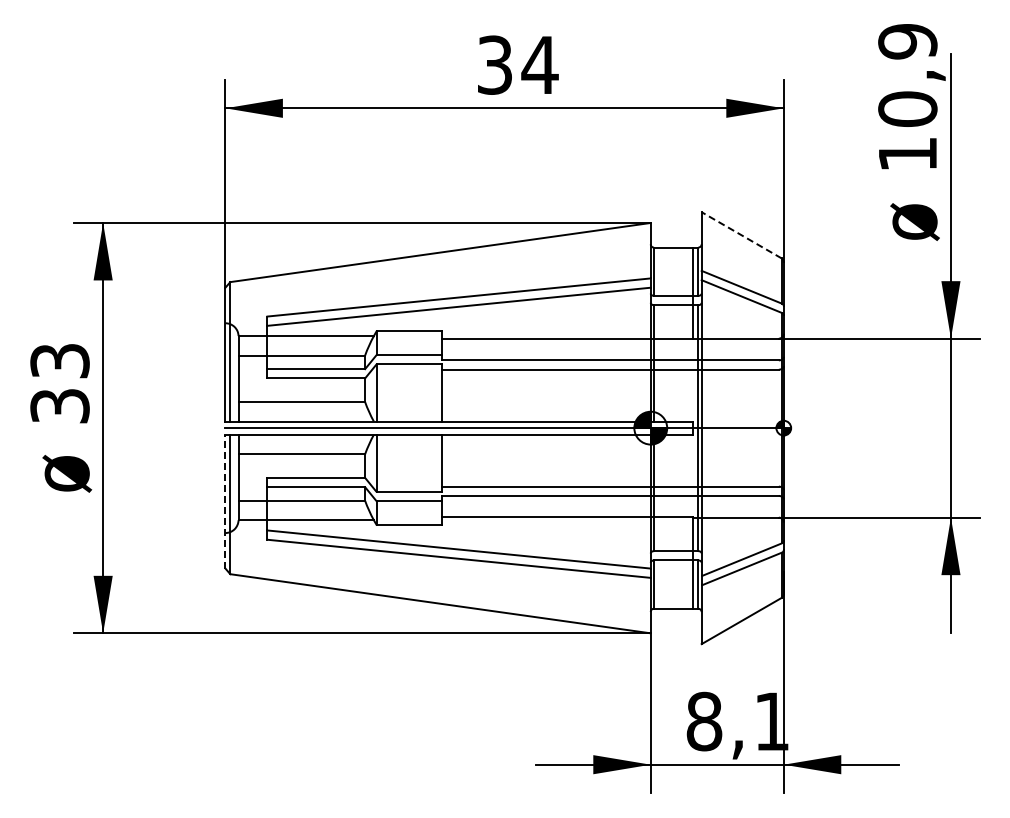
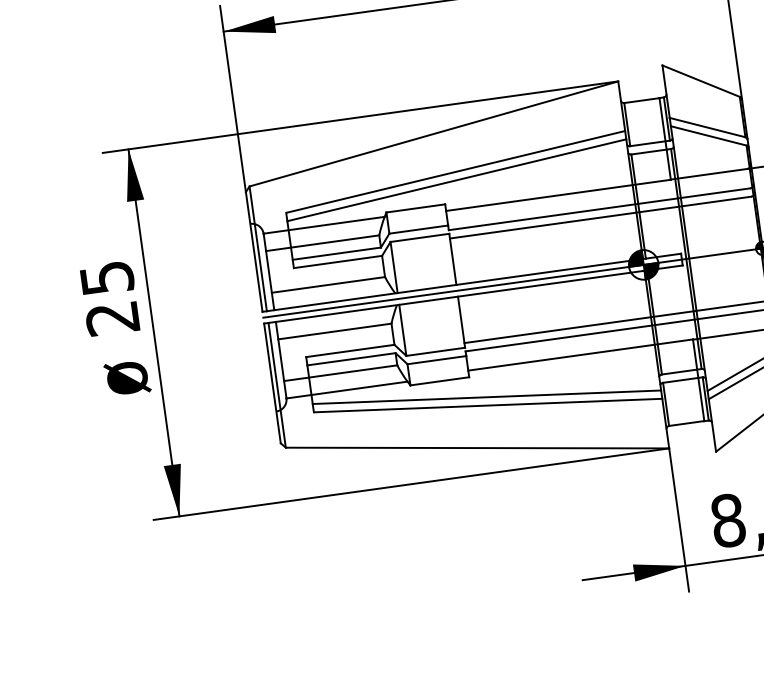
line: (741, 235) -> (700, 81), dashed -> solid
text: (59, 383) -> (109, 298), 33 -> 25
line: (225, 501) -> (272, 383), dashed -> solid

